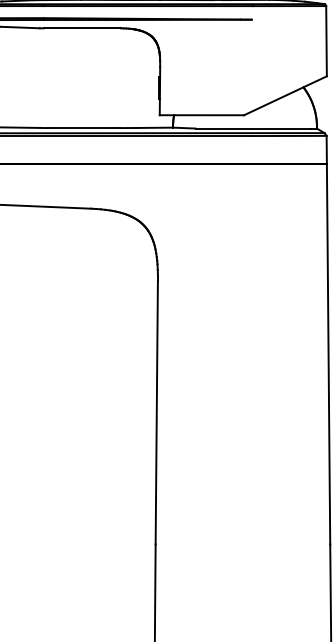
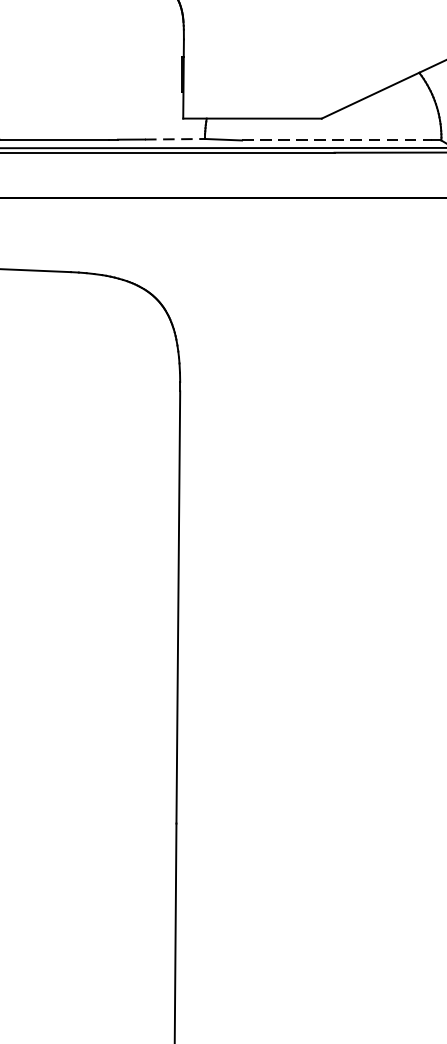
line: (155, 127) -> (176, 138), solid -> dashed
line: (253, 128) -> (337, 140), solid -> dashed

